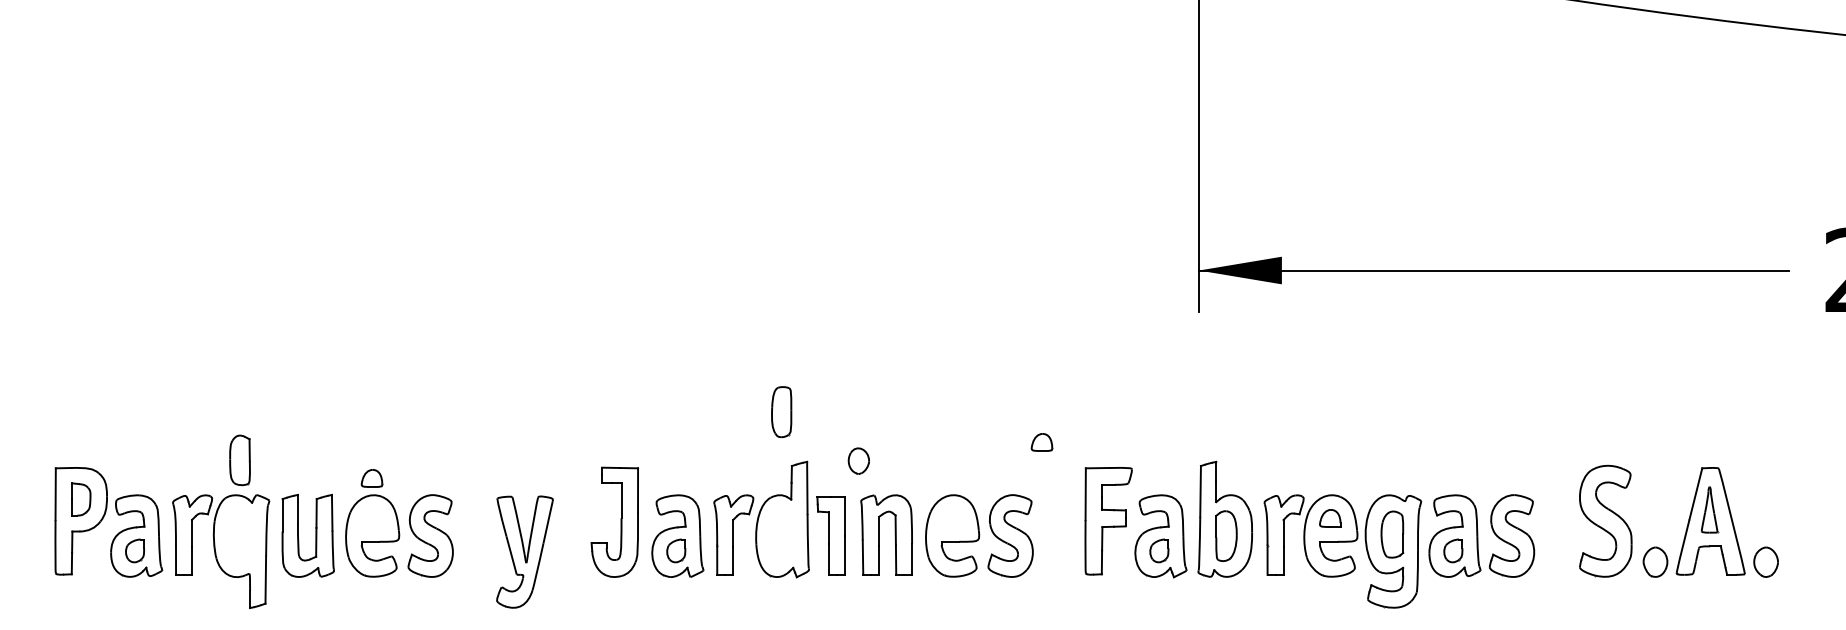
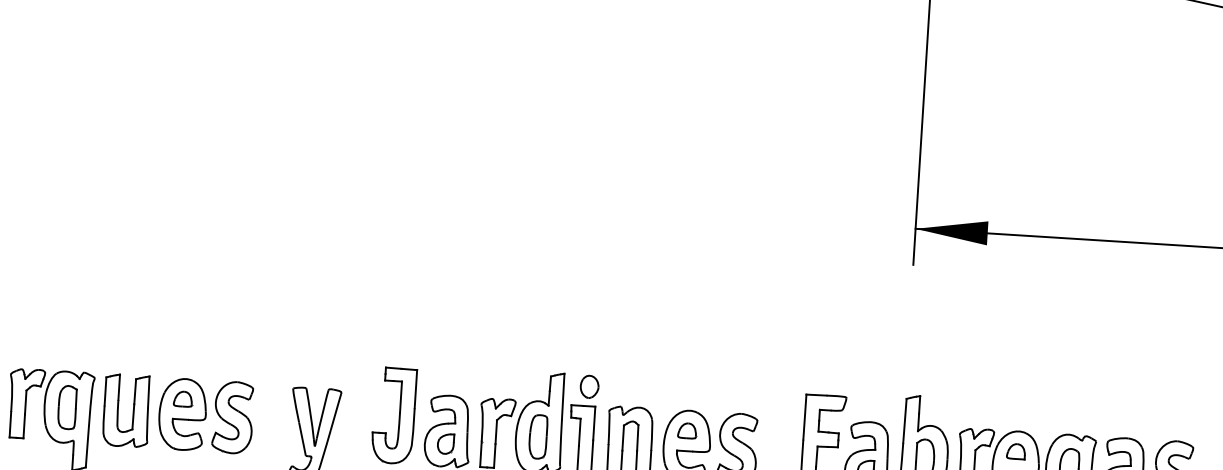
part: (781, 412) -> (538, 437), moved
part: (1041, 442) -> (686, 430), moved
part: (239, 460) -> (66, 407), moved
part: (858, 460) -> (589, 386), moved
part: (371, 478) -> (182, 399), moved

